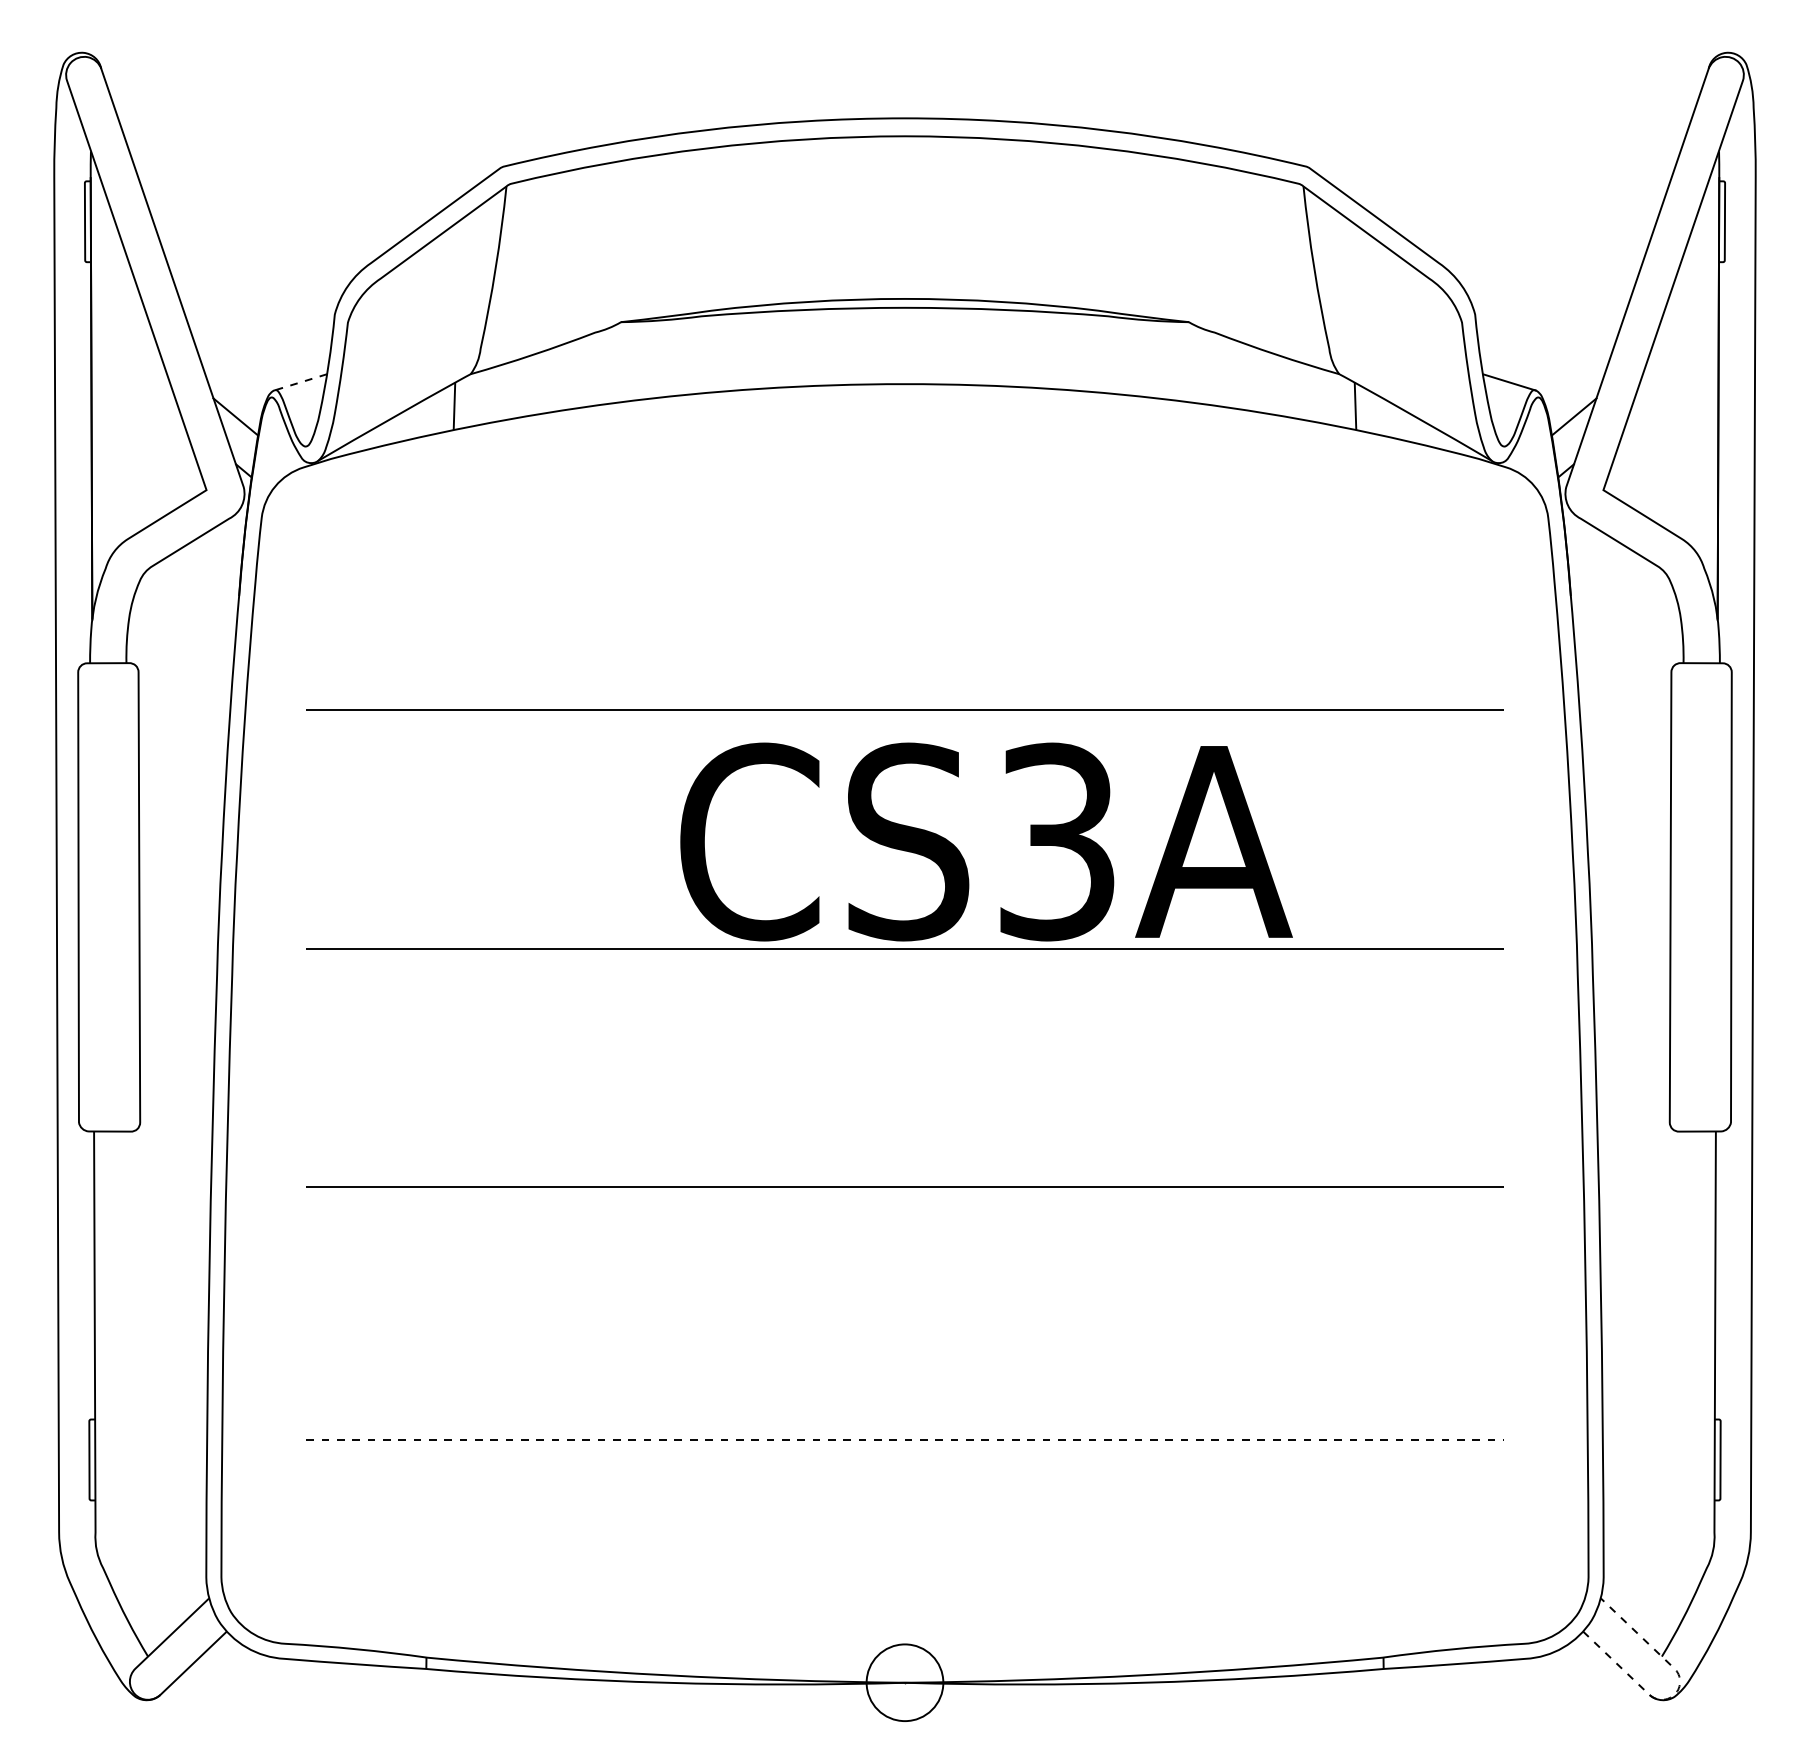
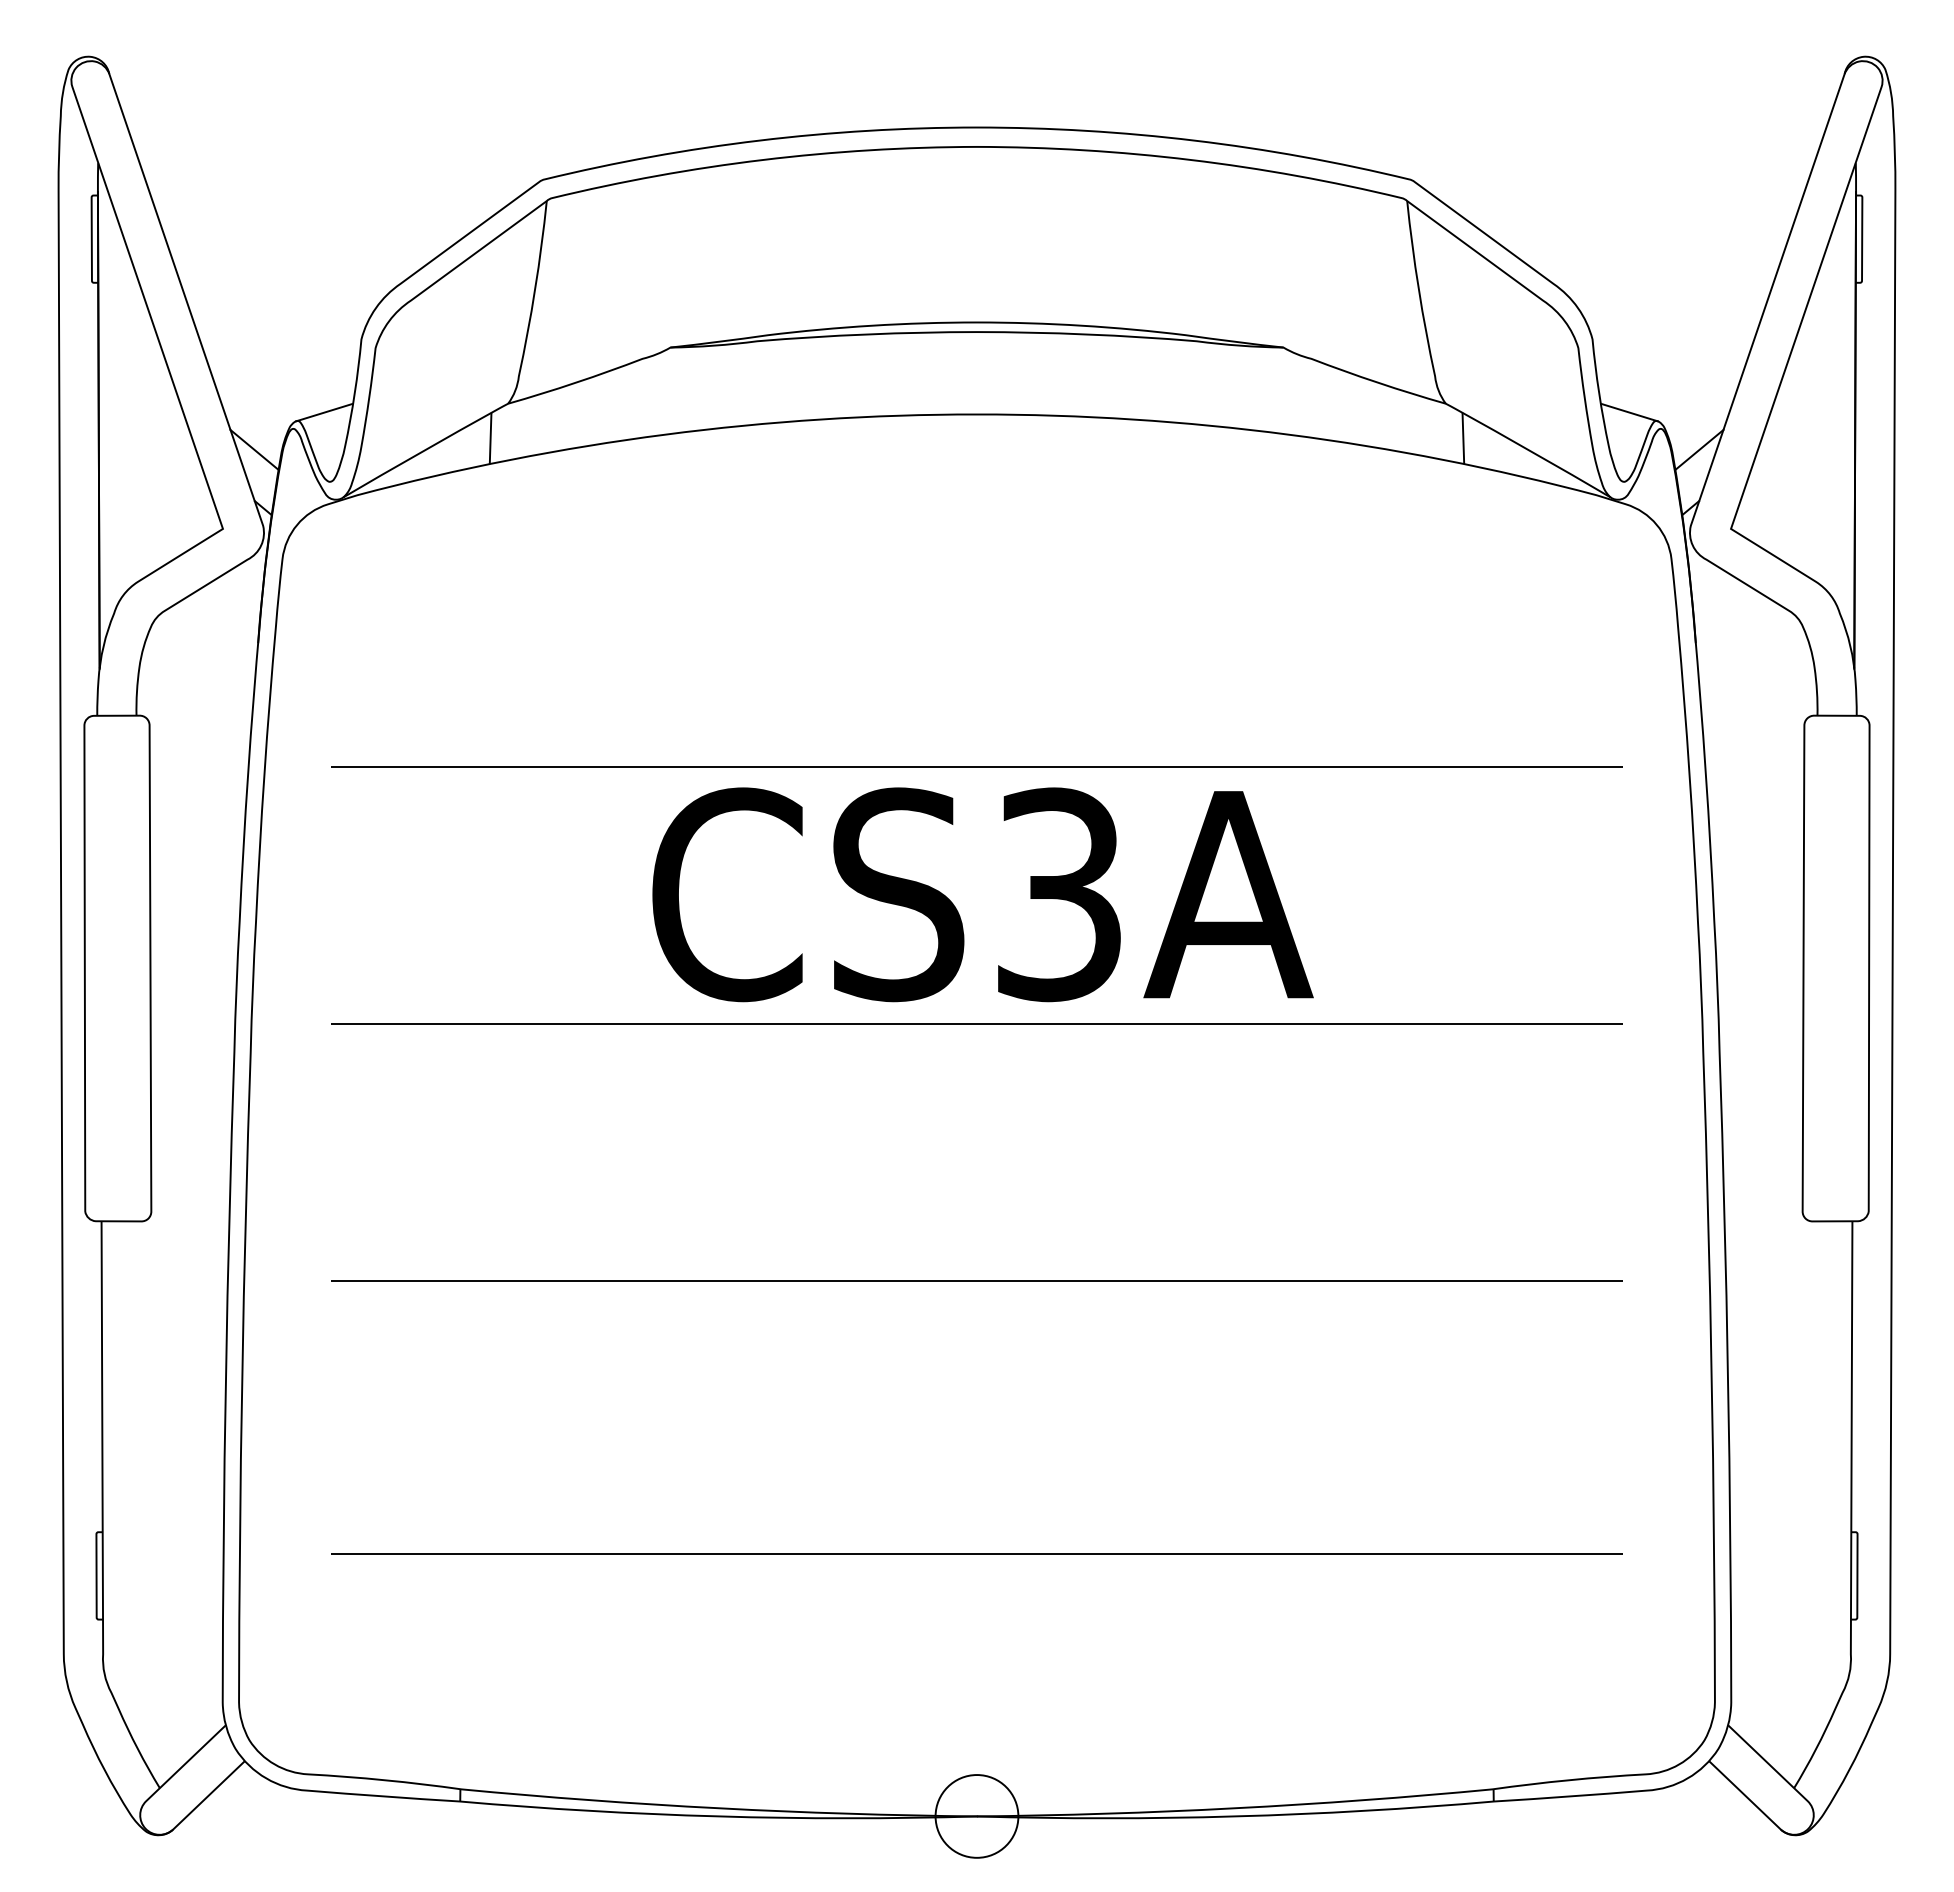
line: (299, 382) -> (323, 412), dashed -> solid
text: (986, 841) -> (982, 894), moved
line: (905, 1440) -> (977, 1554), dashed -> solid
line: (1677, 1691) -> (1810, 1825), dashed -> solid

